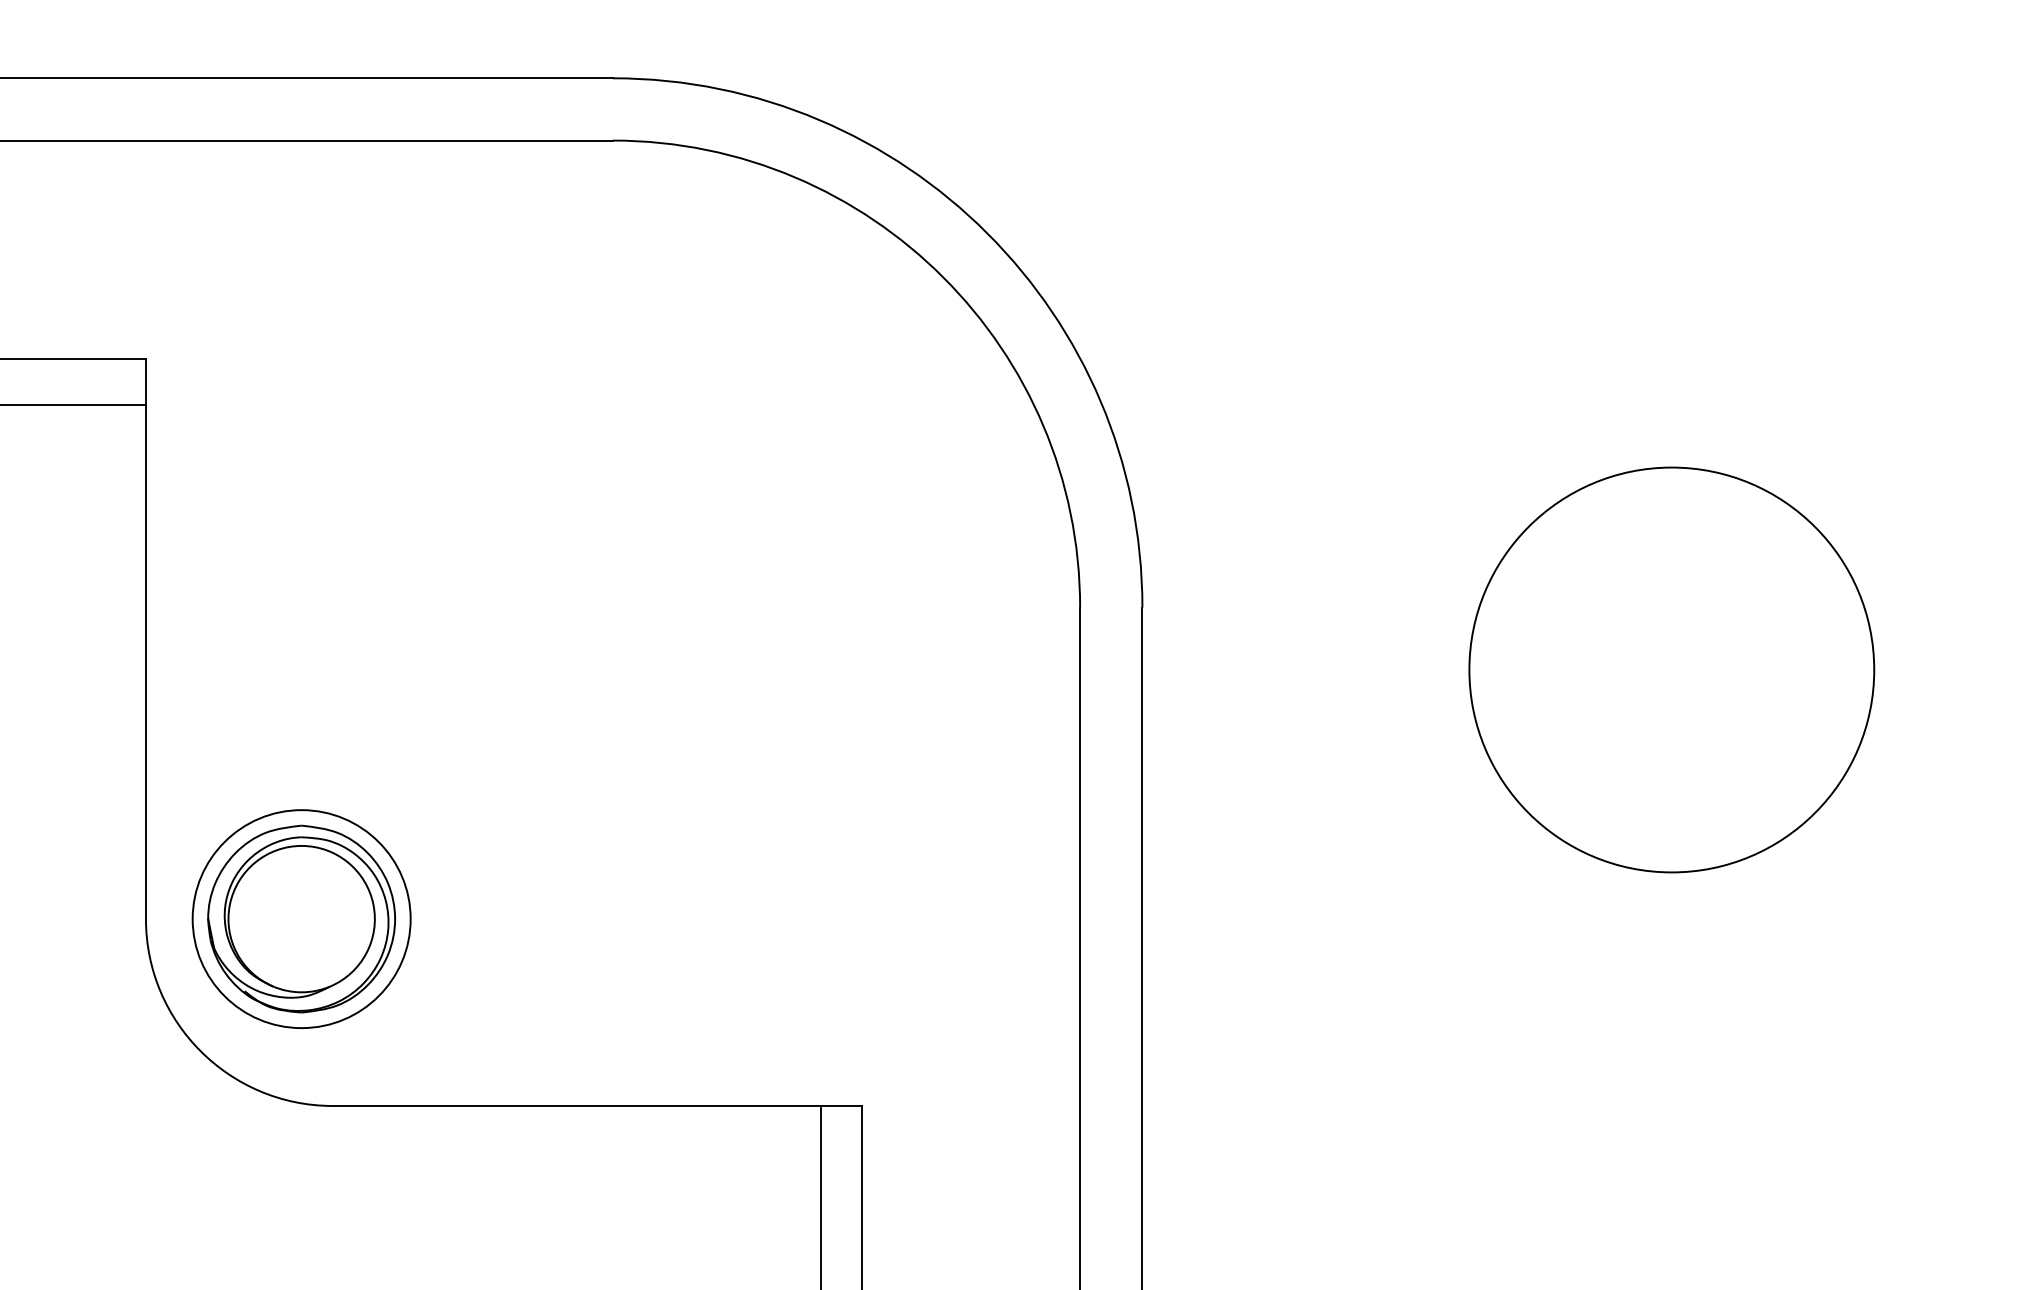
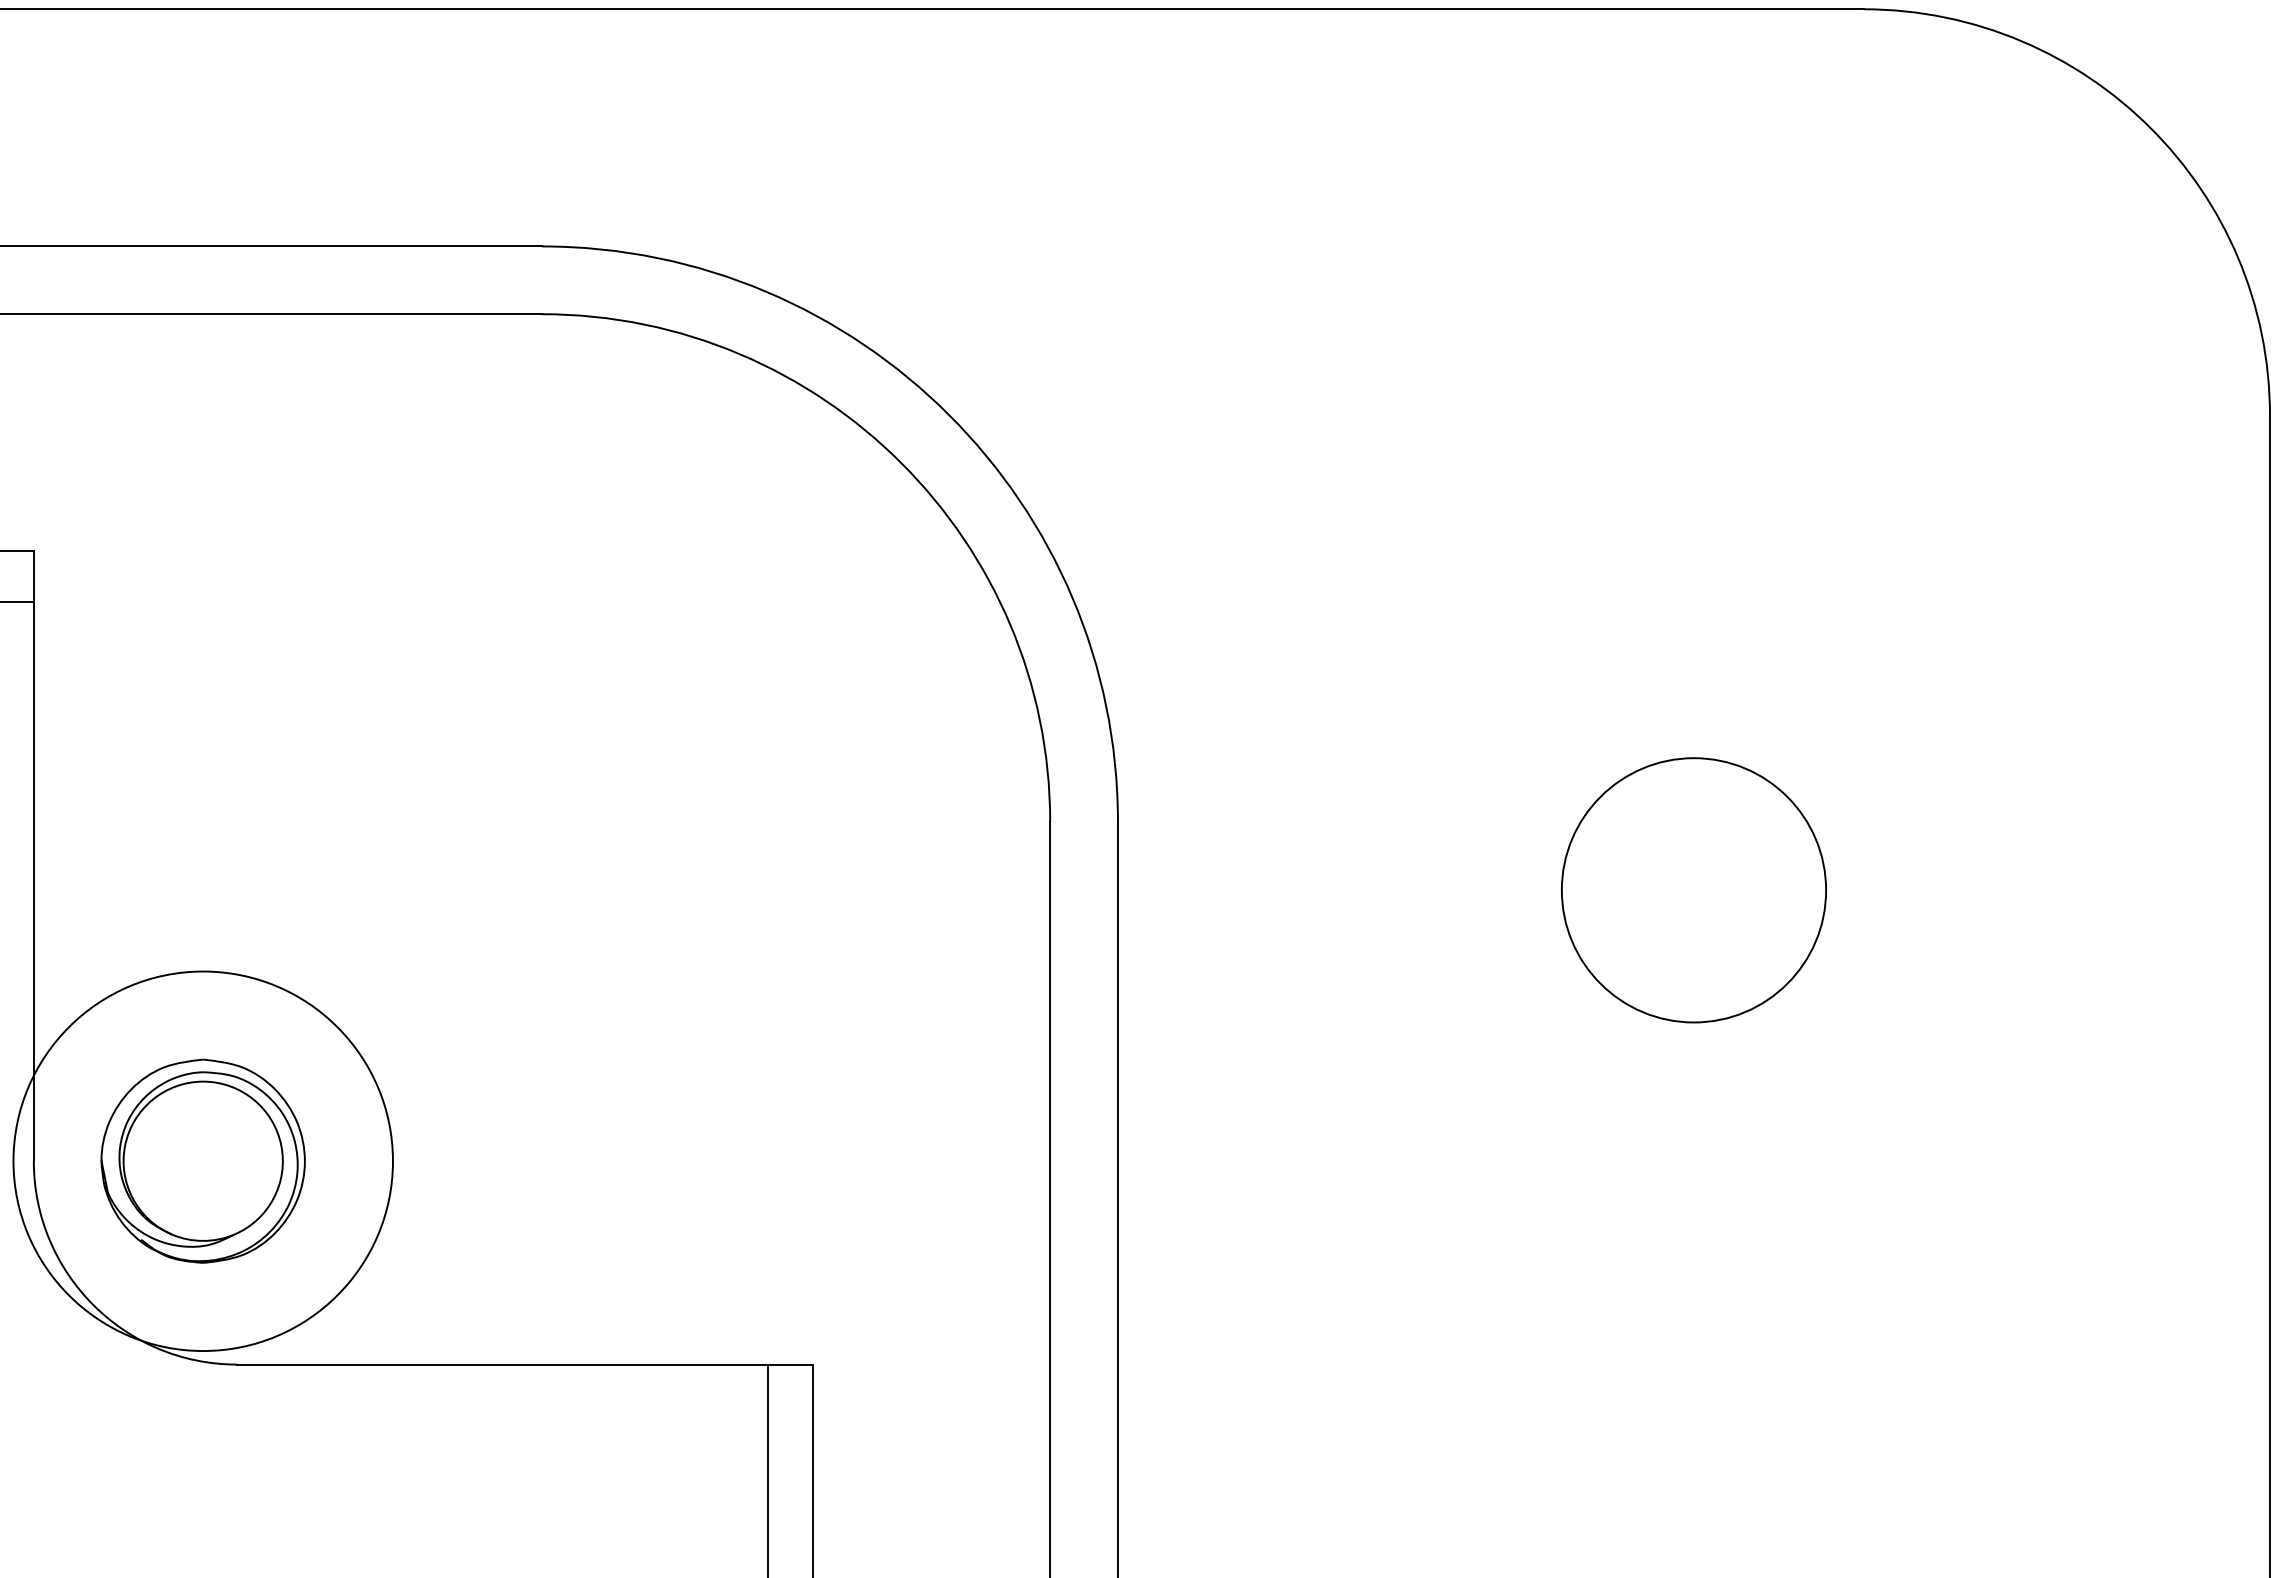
circle: (1671, 670) -> (1693, 890), size x0.6
circle: (301, 918) -> (202, 1160), size x1.6

